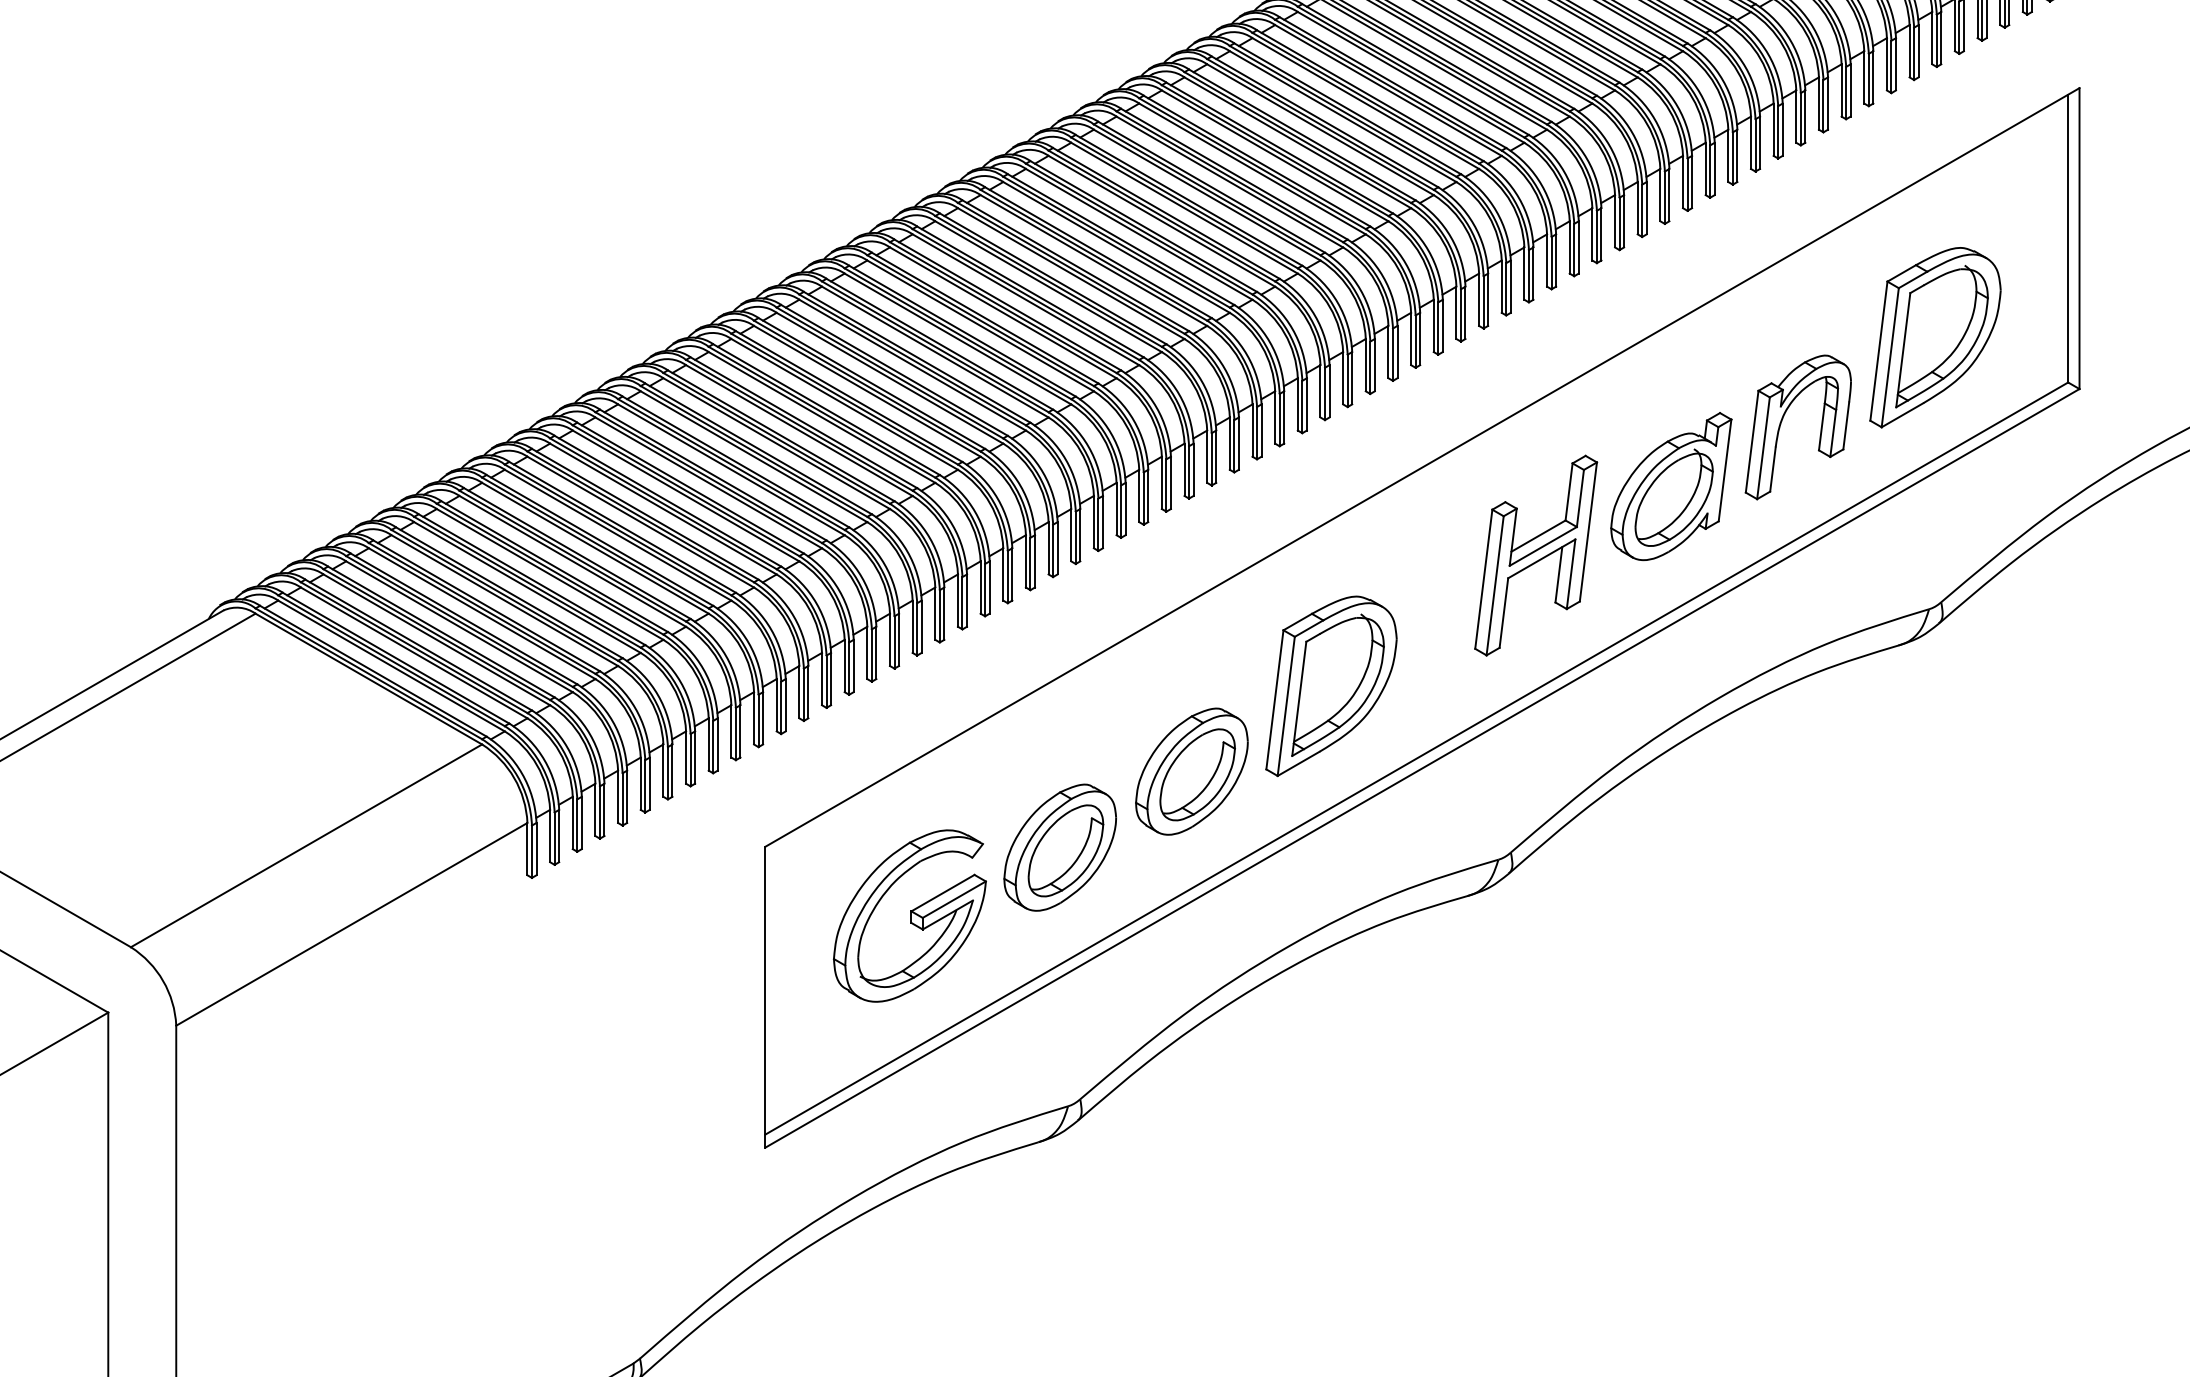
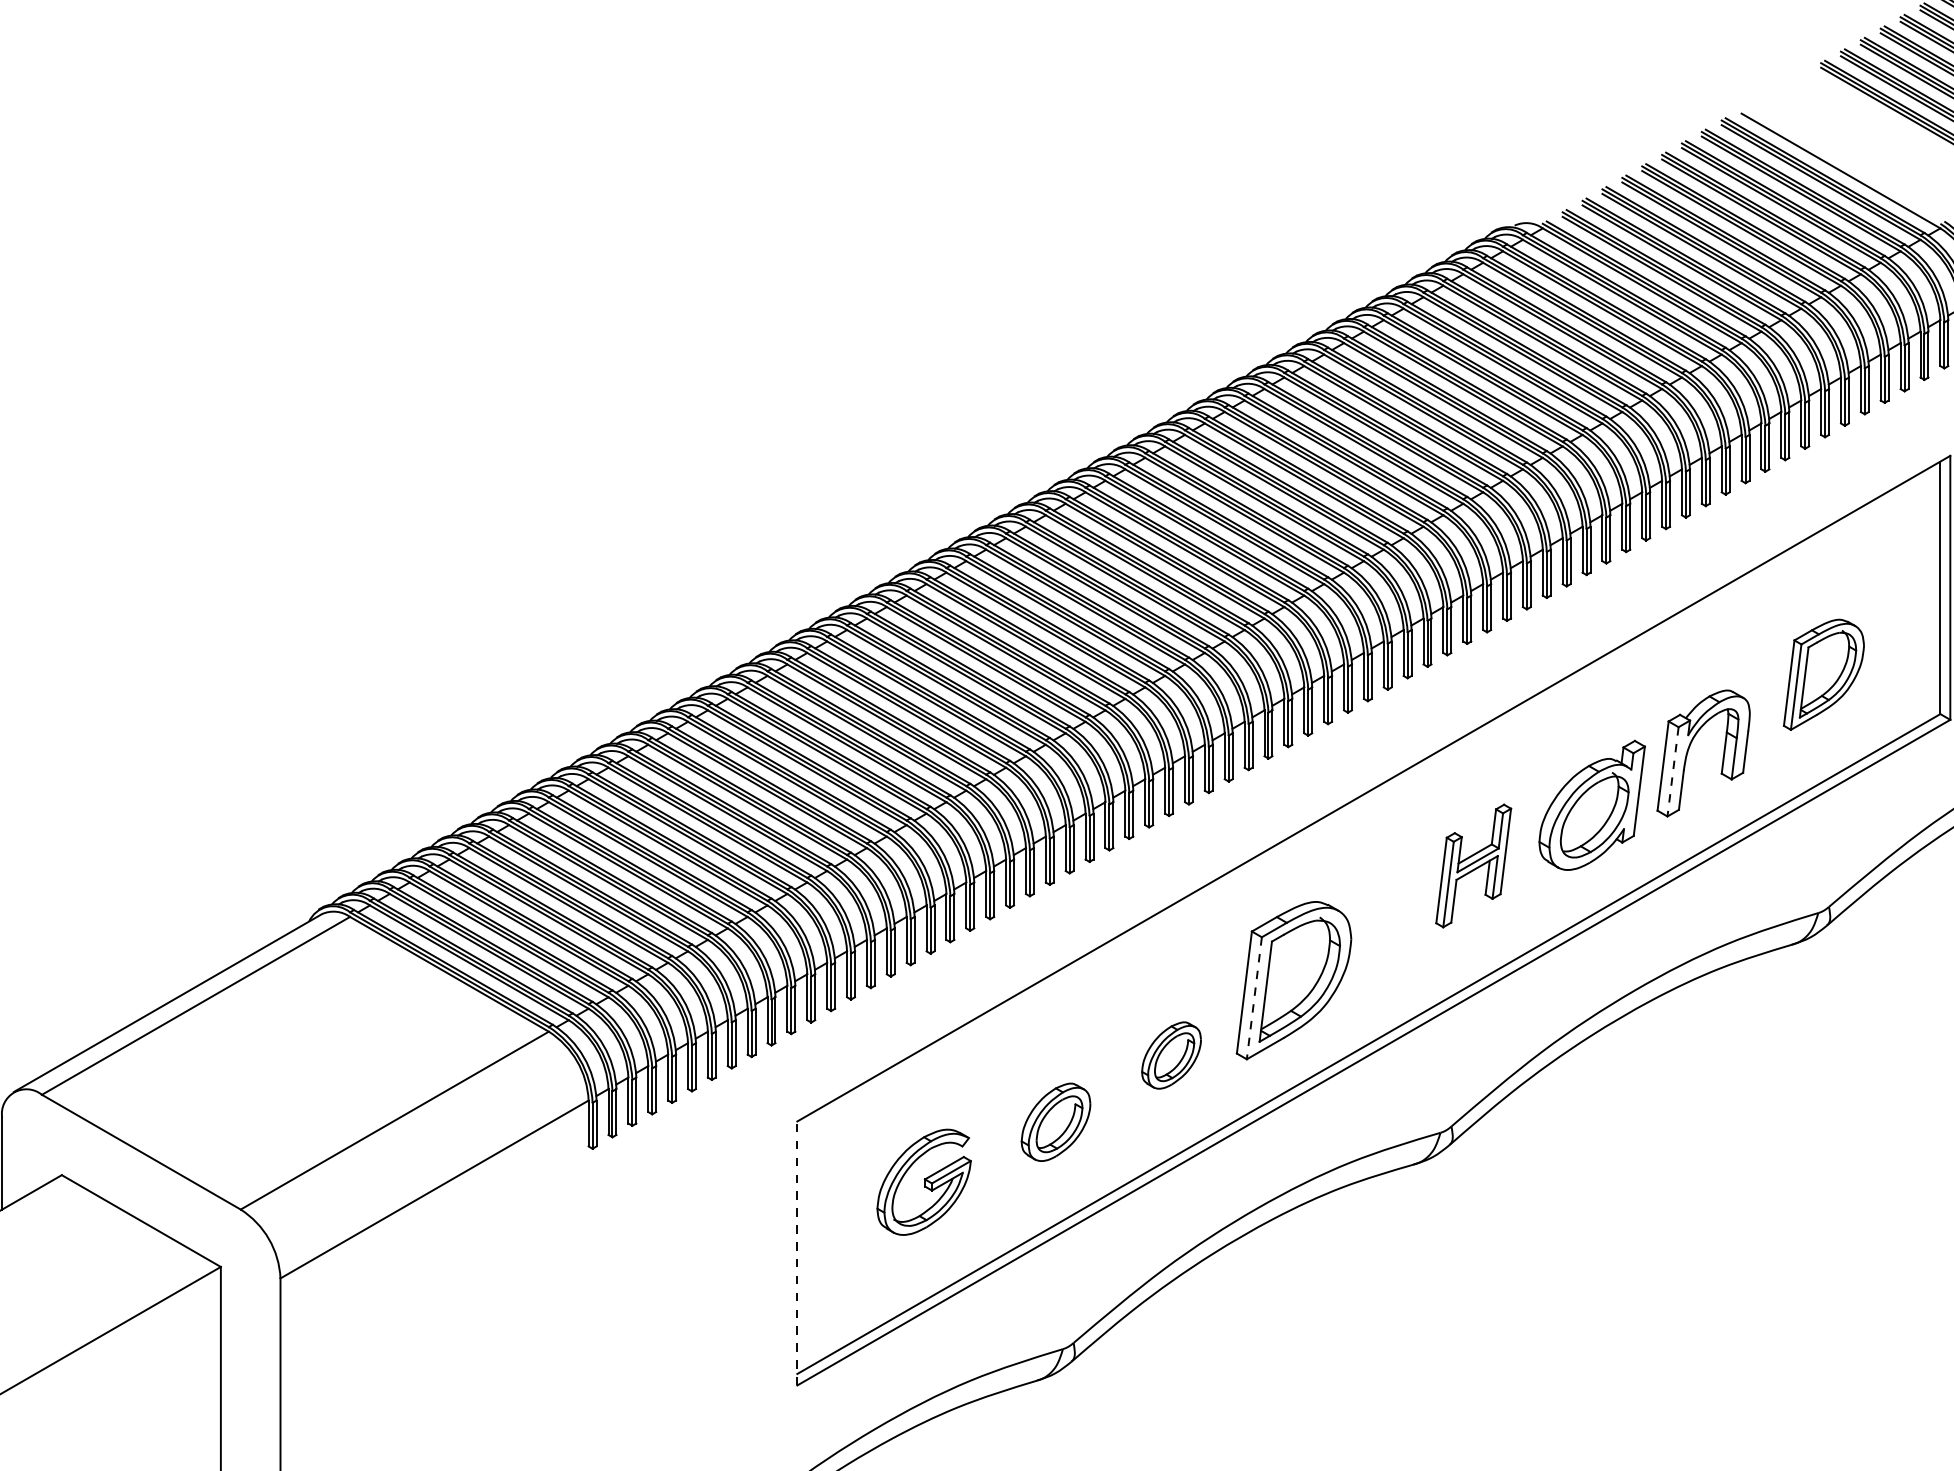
part: (1934, 337) -> (1823, 674), size x0.7
line: (1763, 447) -> (1673, 771), solid -> dashed
part: (1536, 555) -> (1473, 865), size x0.7
line: (1286, 706) -> (1254, 998), solid -> dashed
part: (1191, 771) -> (1171, 1055), size x0.6
part: (1059, 847) -> (1055, 1122), size x0.7
part: (909, 916) -> (923, 1182), size x0.7
line: (765, 997) -> (797, 1253), solid -> dashed

